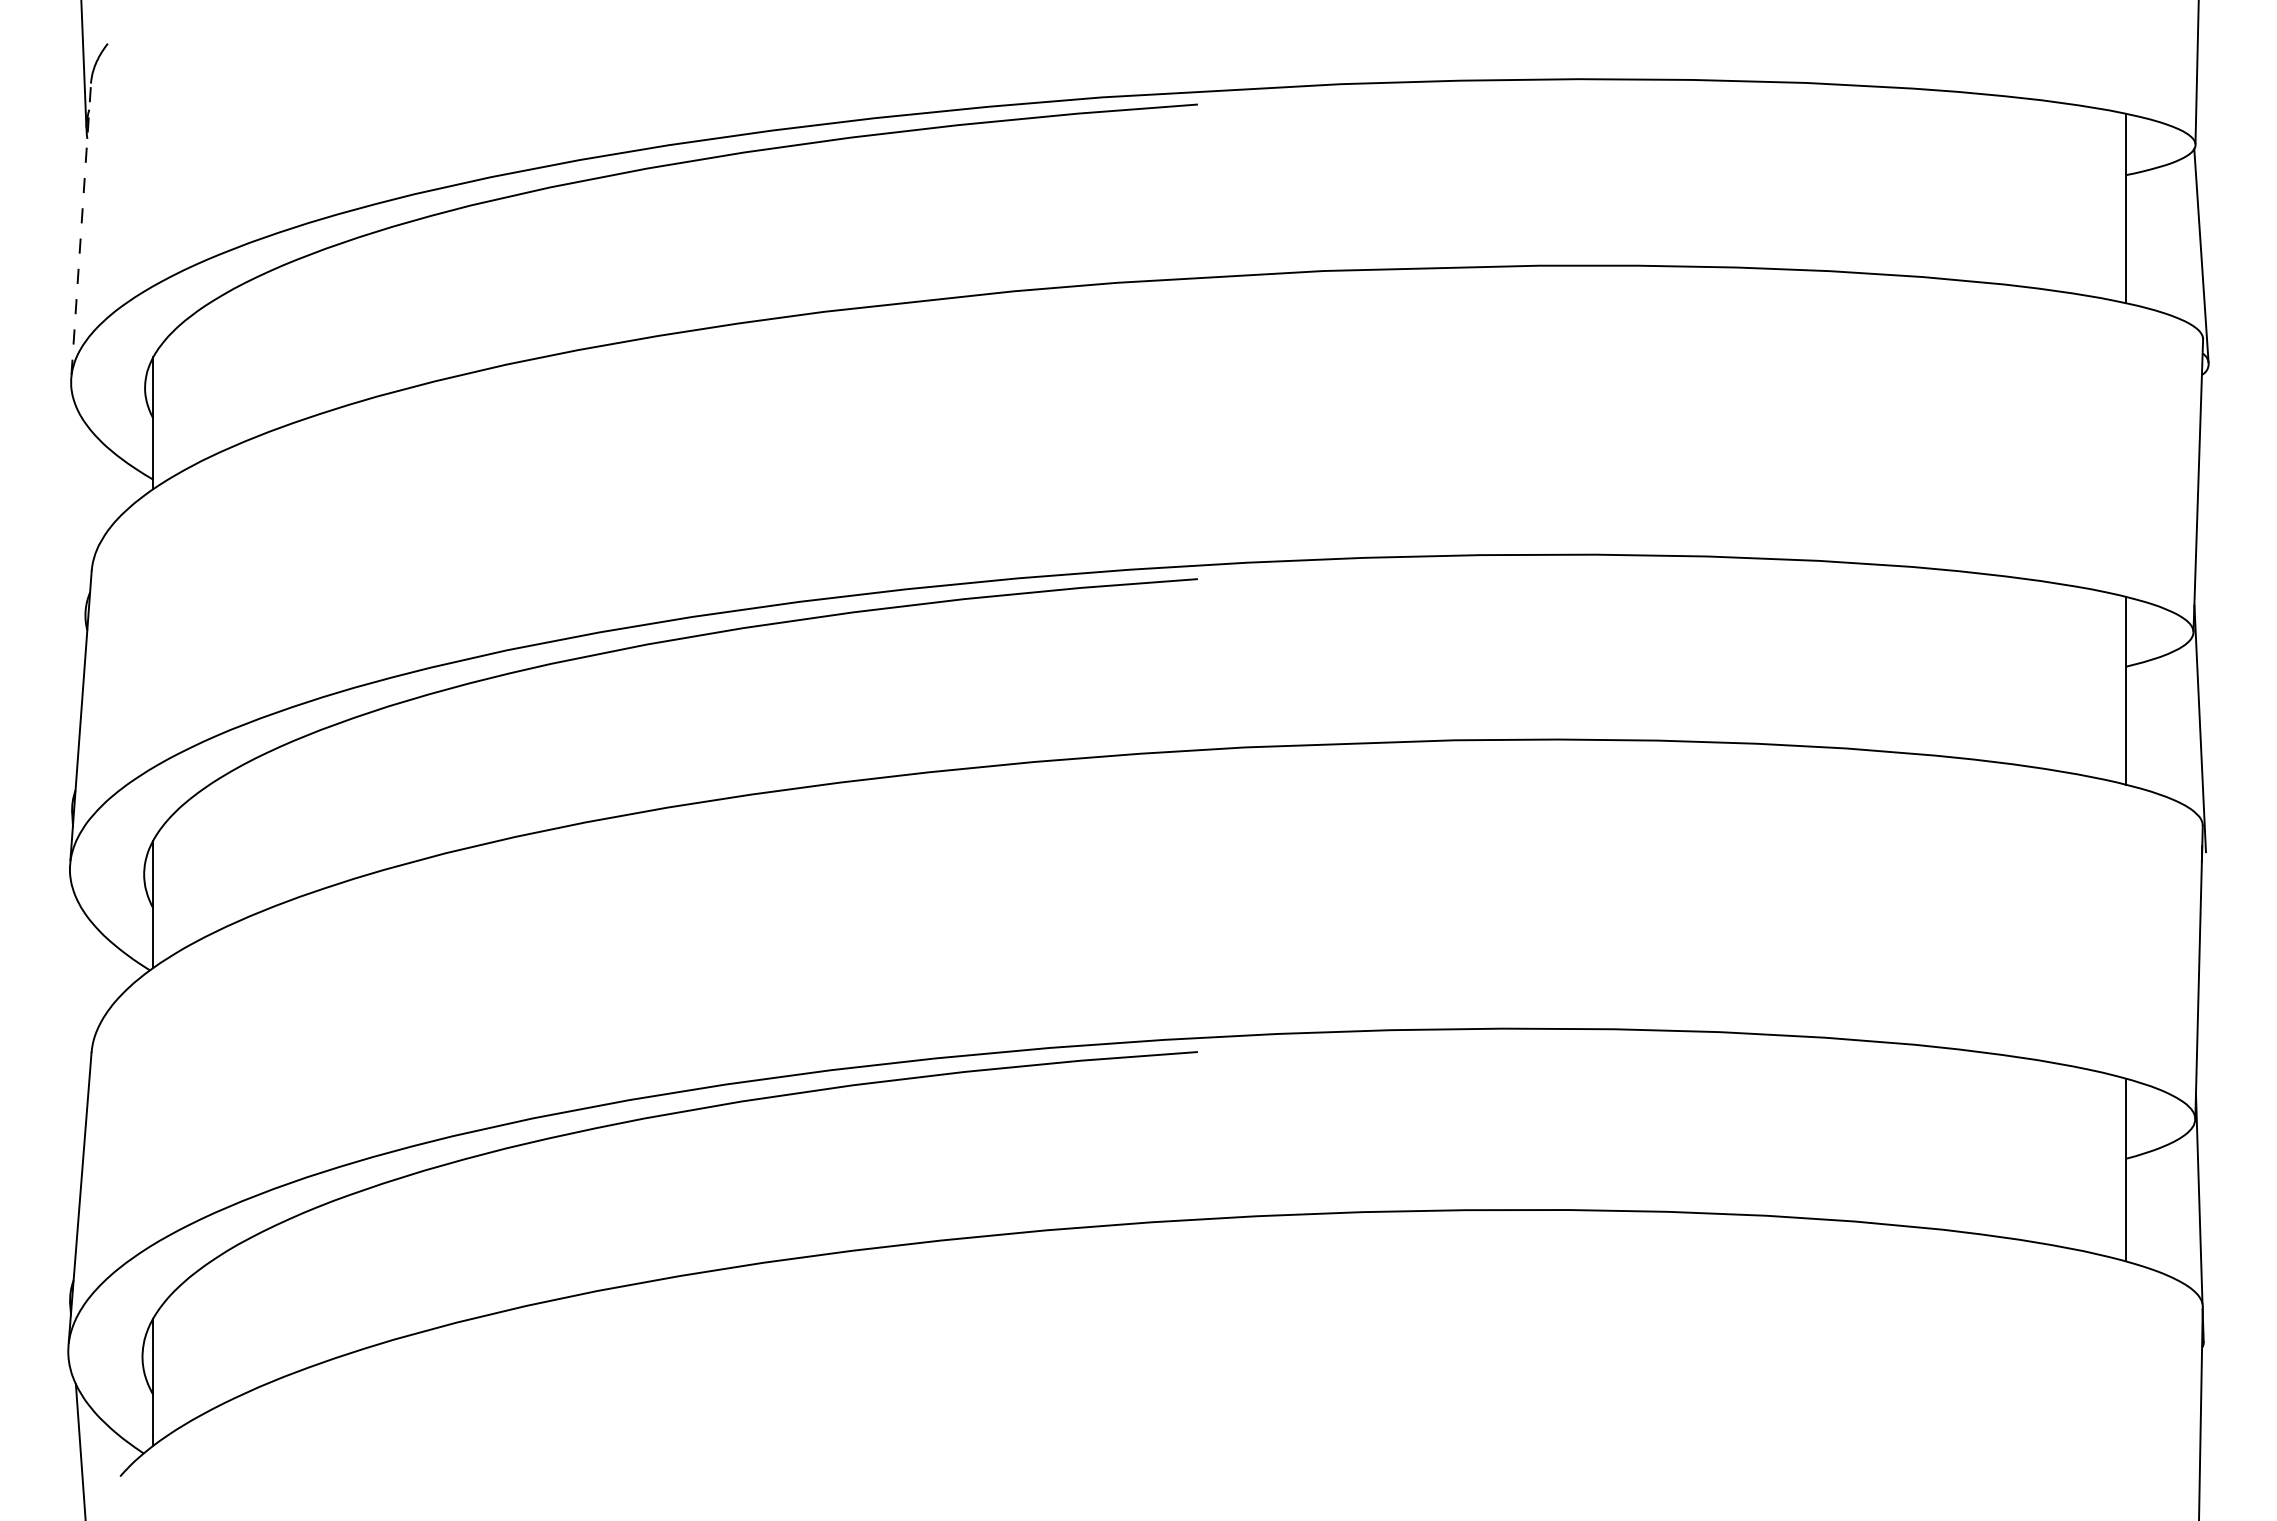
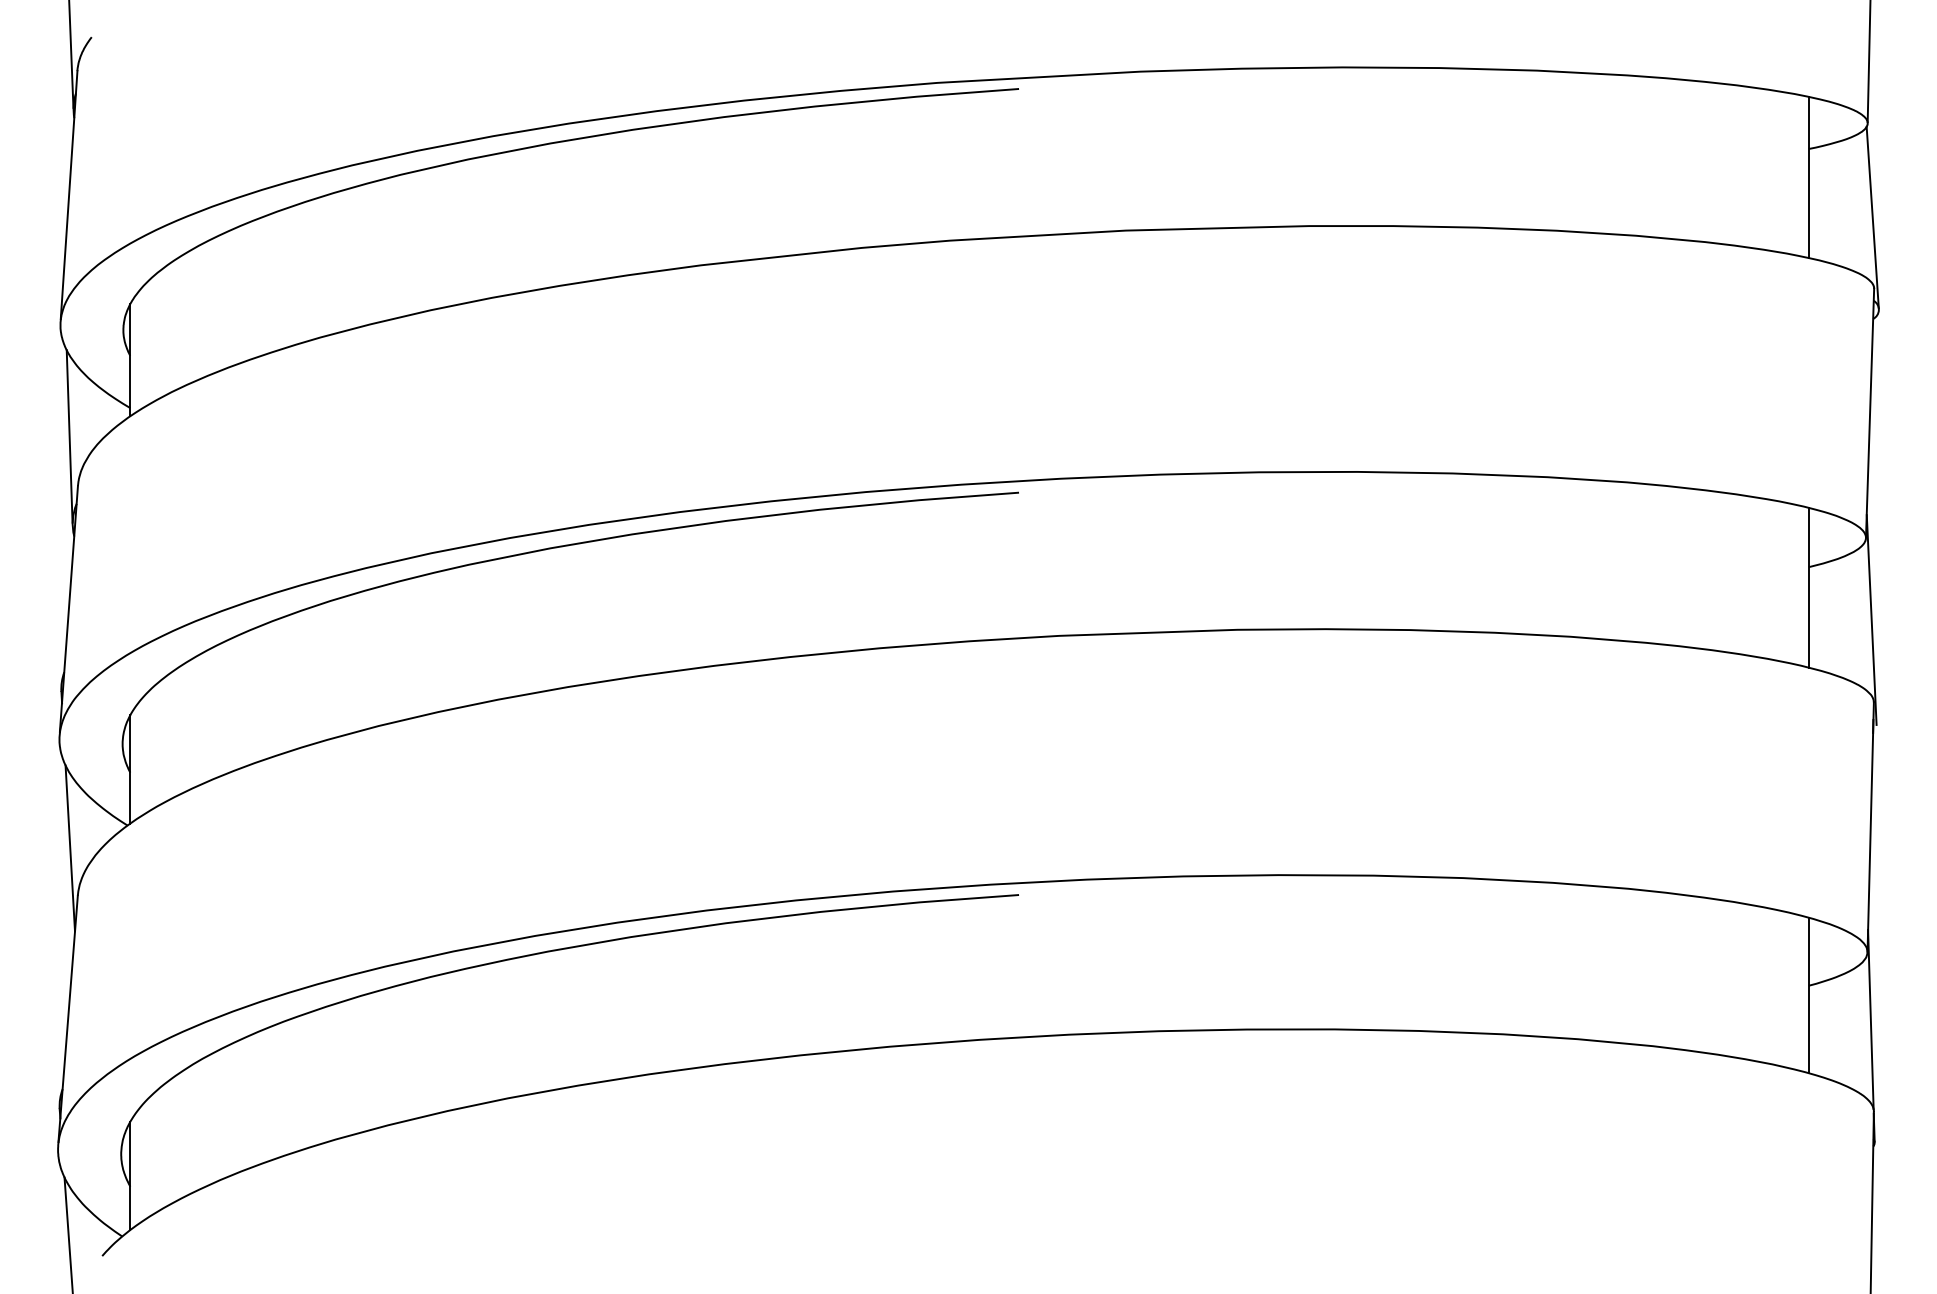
line: (81, 229) -> (69, 195), dashed -> solid
line: (81, 512) -> (69, 436), added
line: (82, 996) -> (70, 847), added

